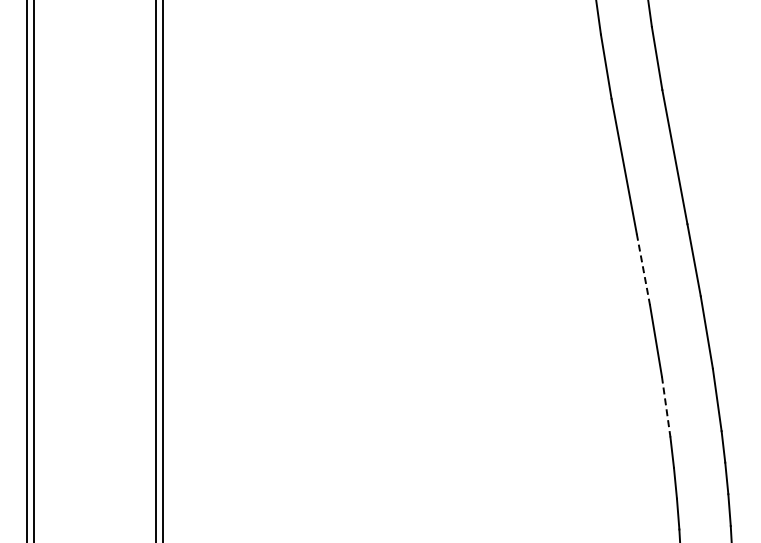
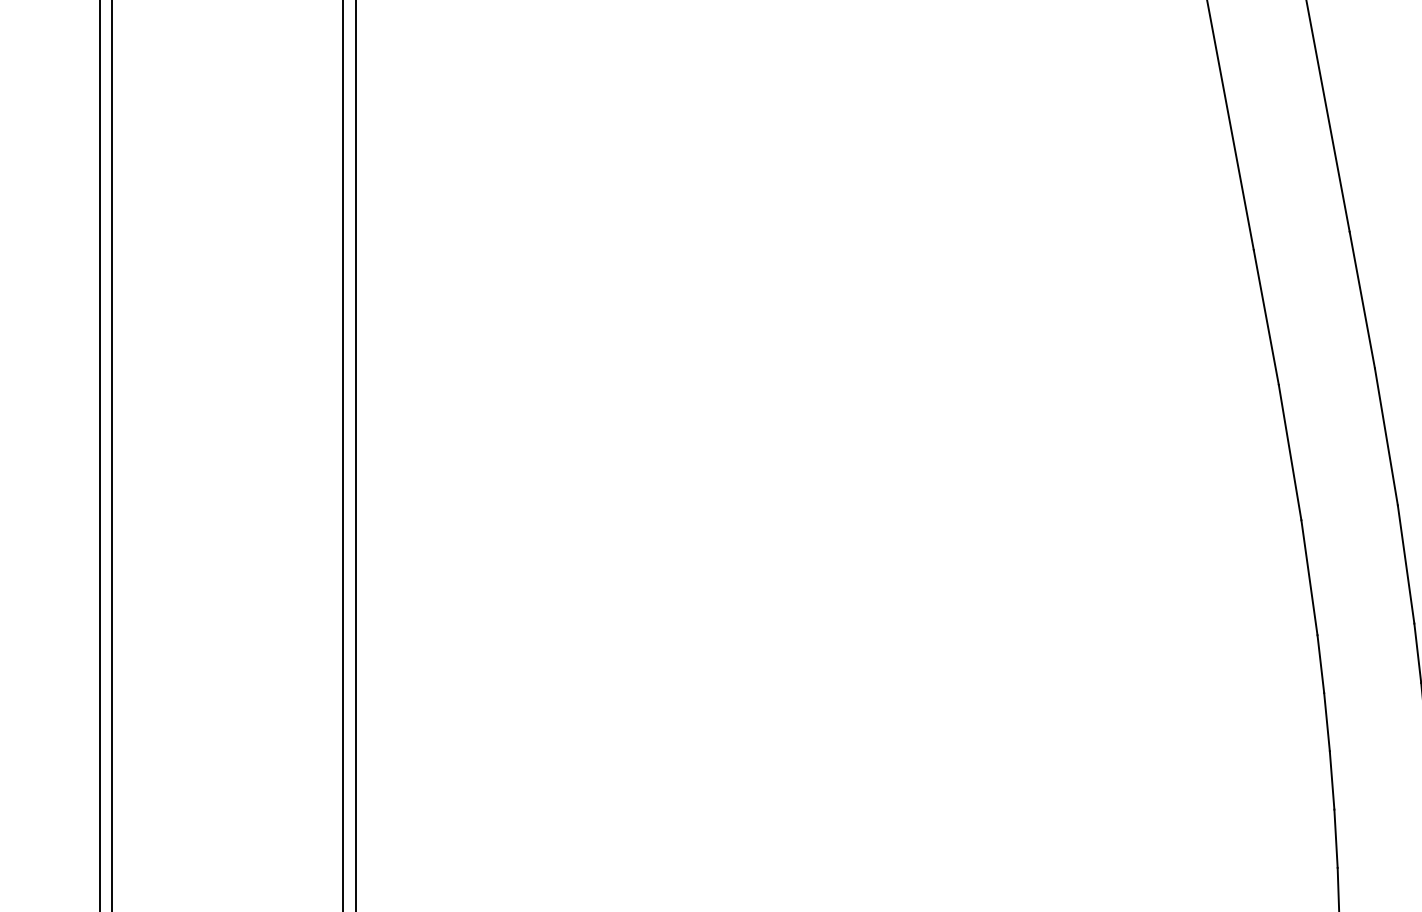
line: (643, 269) -> (1266, 317), dashed -> solid
line: (666, 406) -> (1310, 576), dashed -> solid

